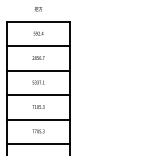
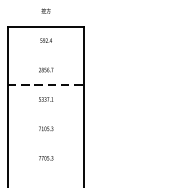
line: (38, 46) -> (46, 56), removed
line: (38, 70) -> (46, 84), solid -> dashed
line: (38, 95) -> (46, 115), removed
line: (38, 119) -> (46, 143), removed
line: (38, 144) -> (46, 173), removed

